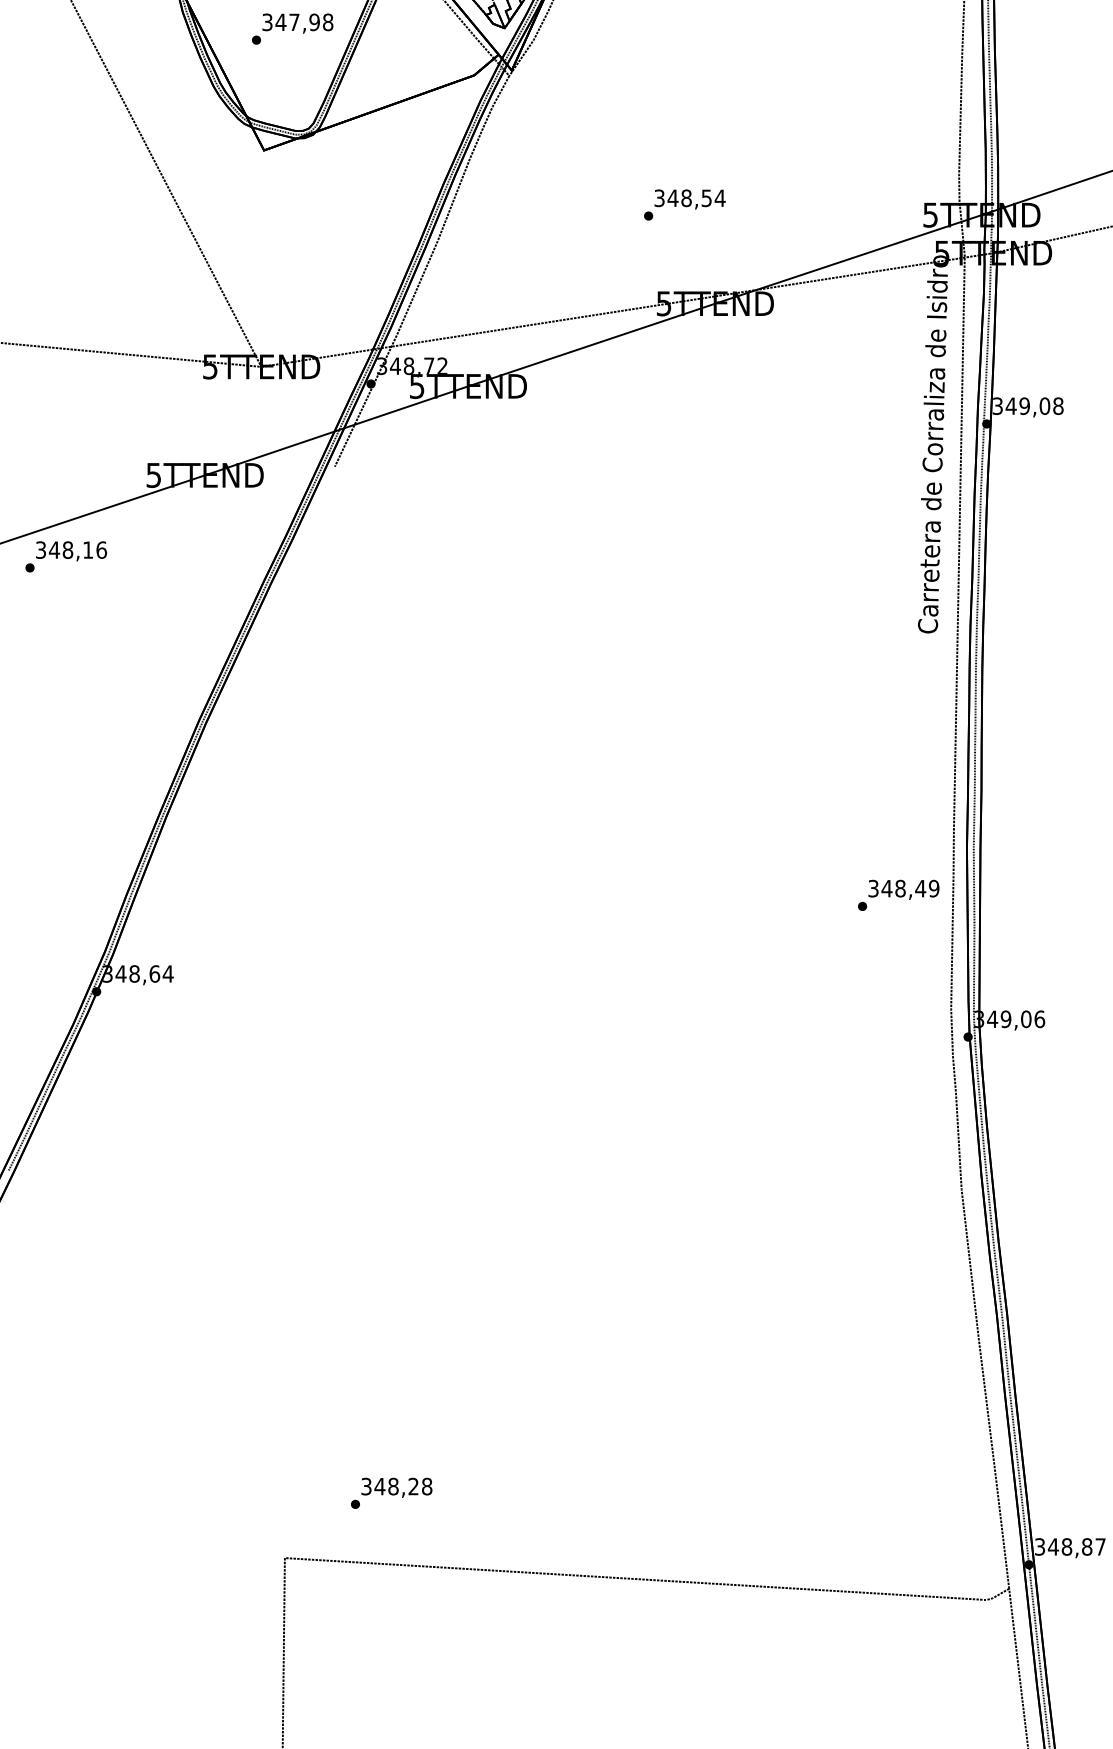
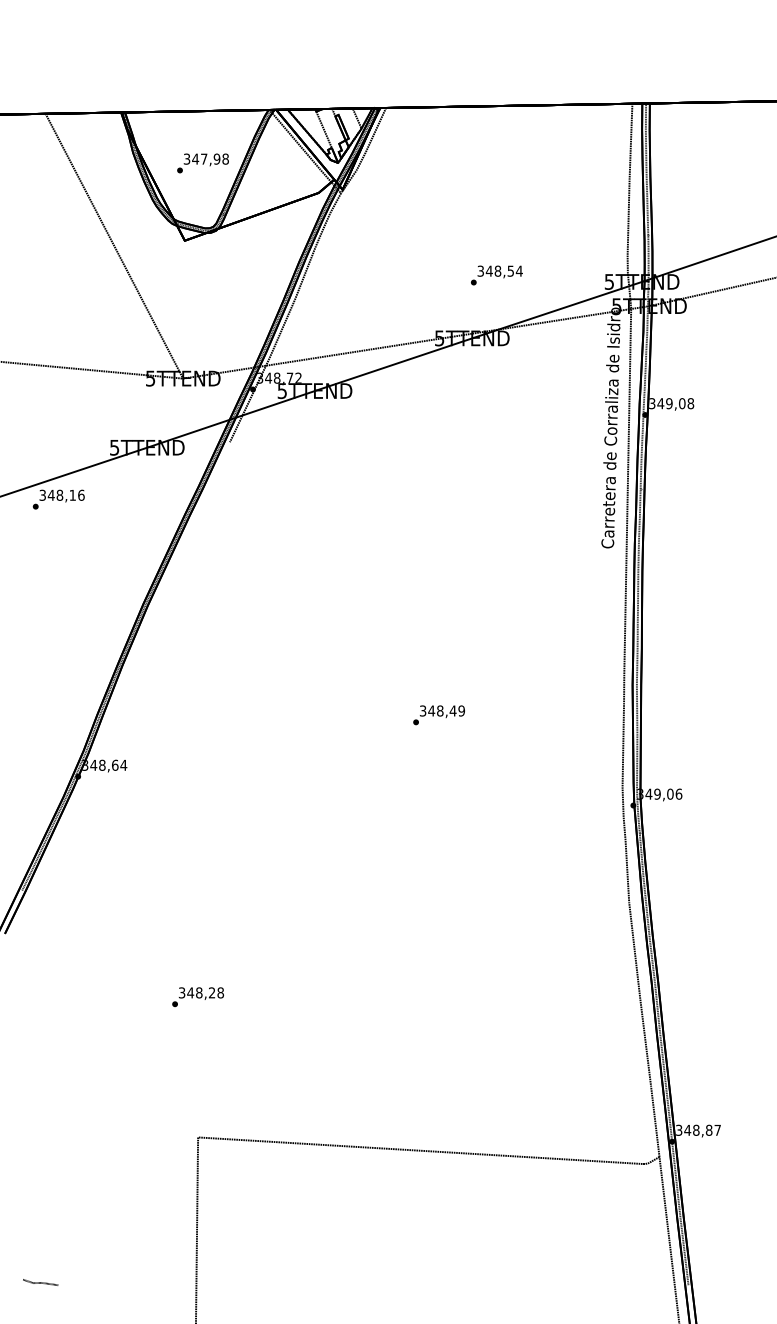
text: (684, 205) -> (496, 275), moved
text: (897, 895) -> (438, 715), moved
text: (390, 1493) -> (197, 997), moved

